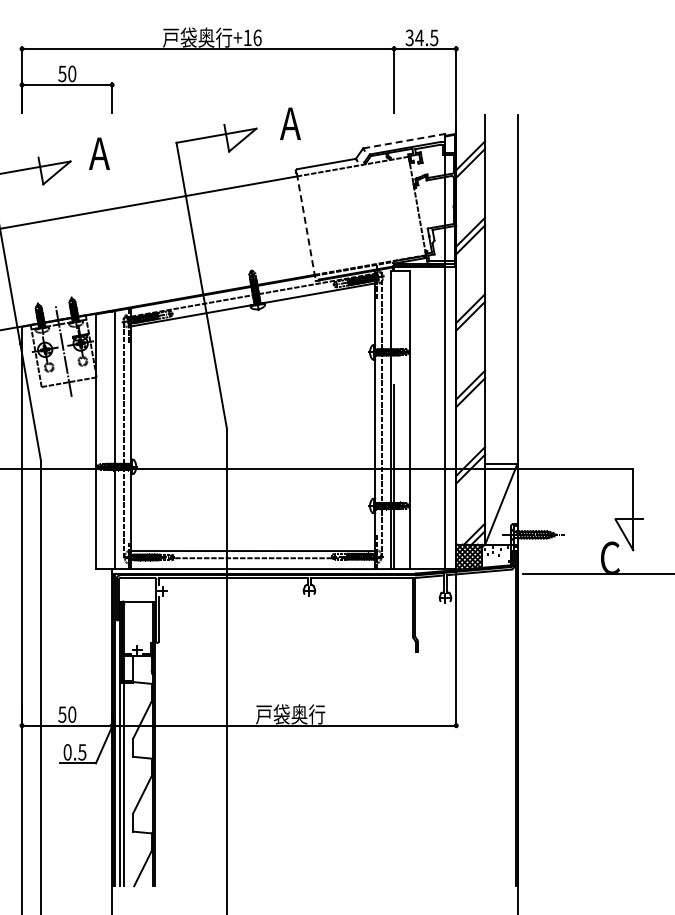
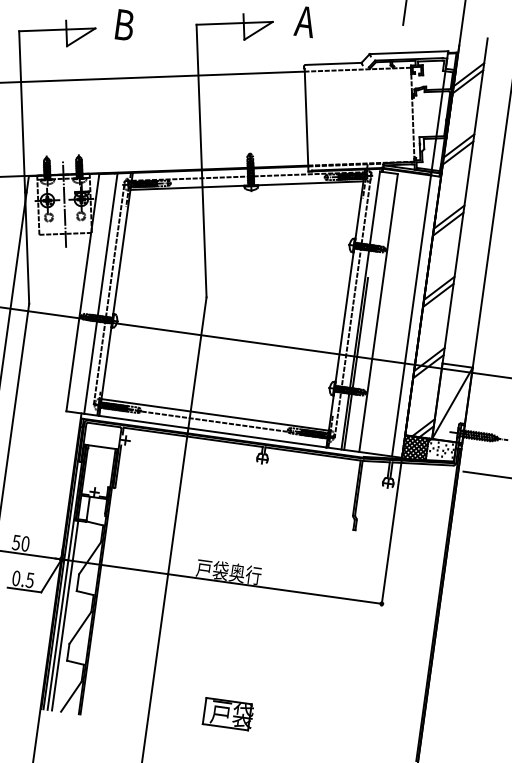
line: (404, 141) -> (409, 52), dashed -> solid
text: (99, 153) -> (123, 24), A -> B
line: (306, 227) -> (306, 120), dashed -> solid
part: (310, 864) -> (228, 714), added

